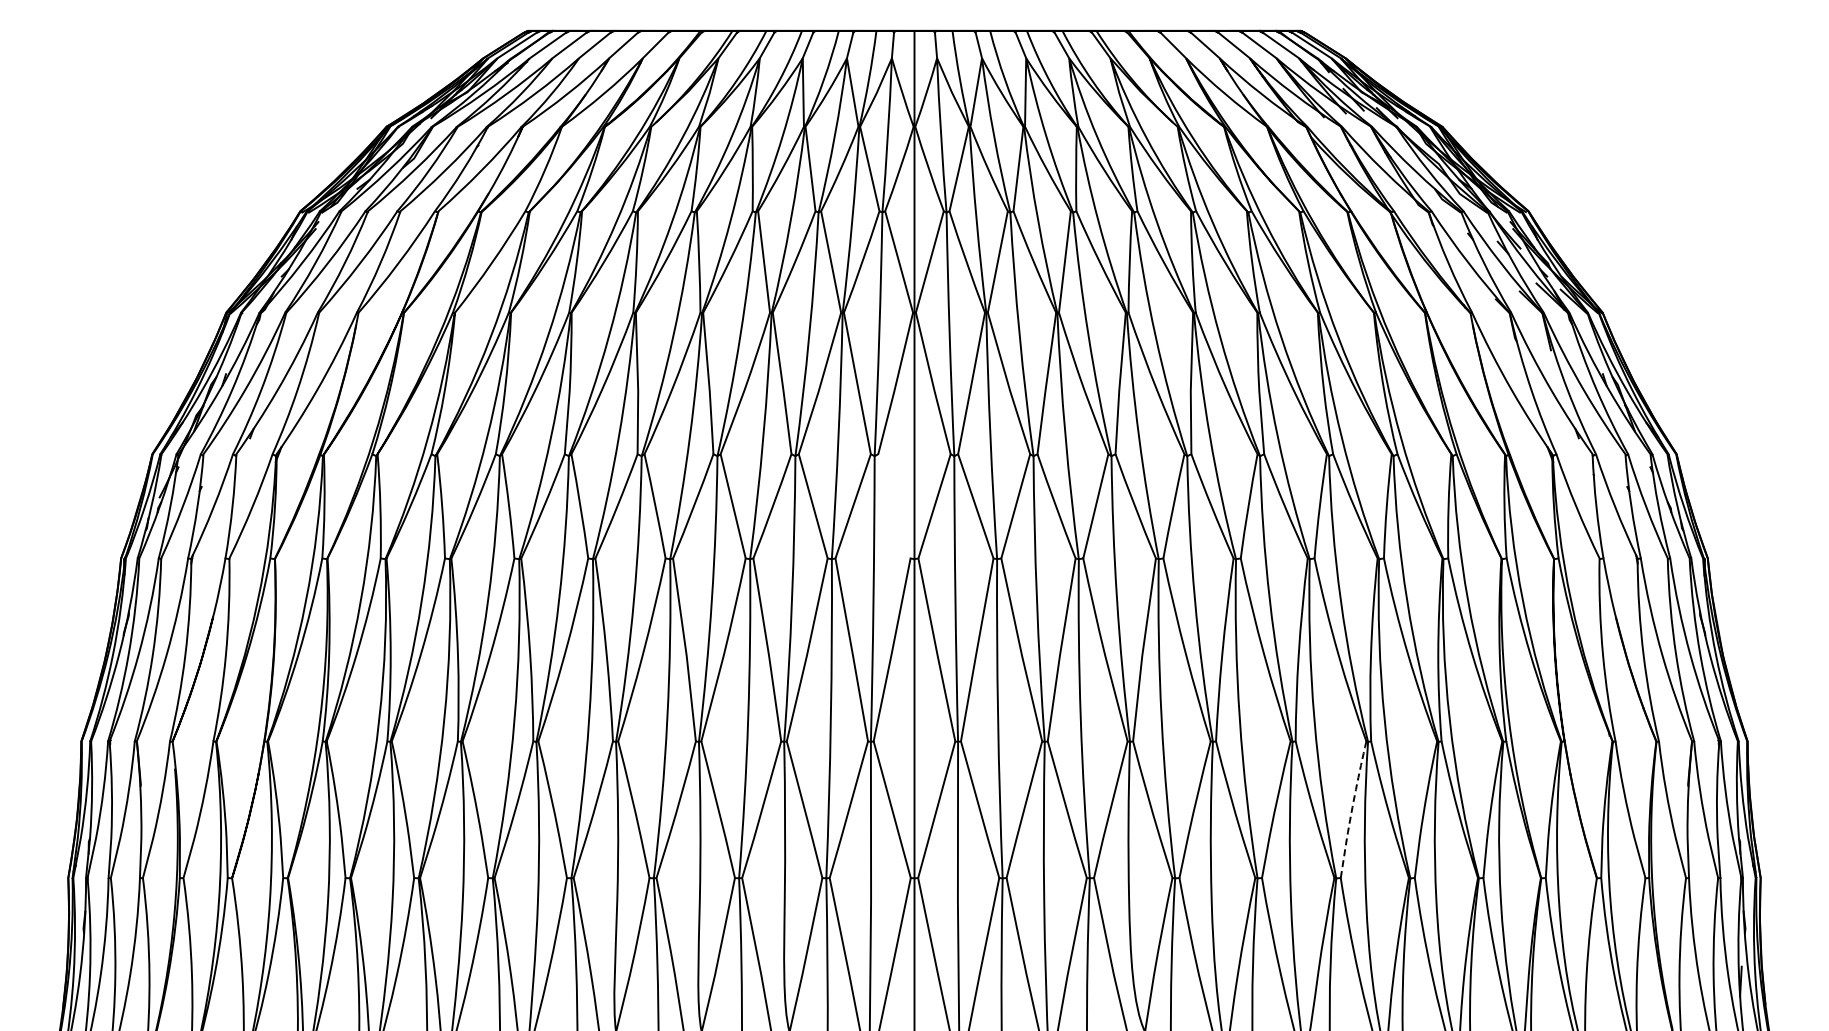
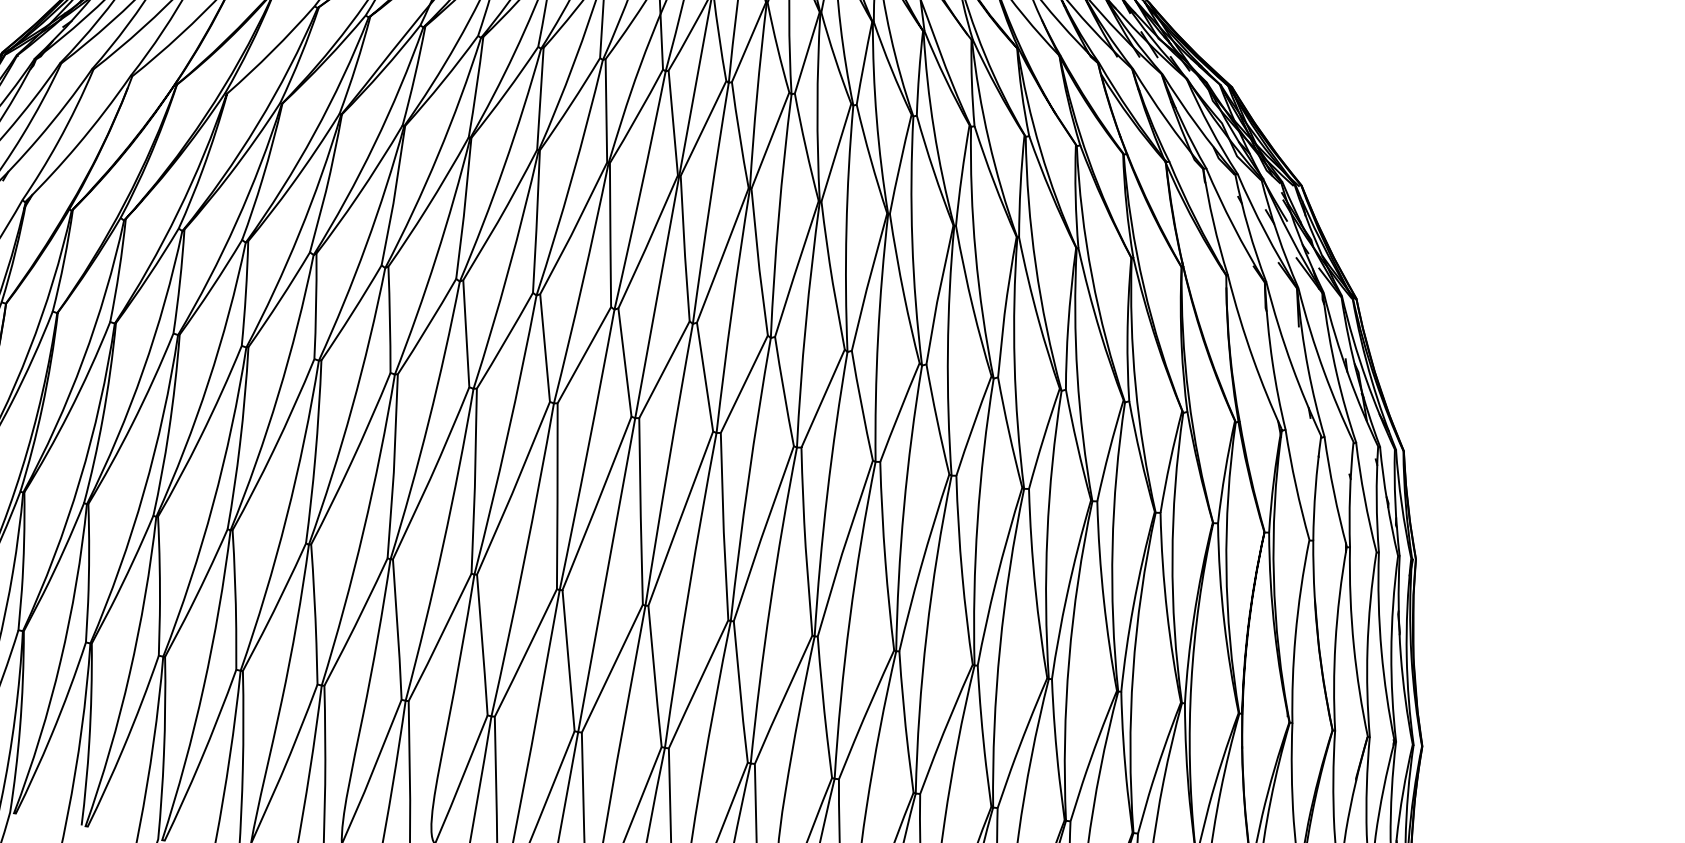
line: (894, 506) -> (625, 362), added
line: (1352, 809) -> (1021, 742), dashed -> solid

